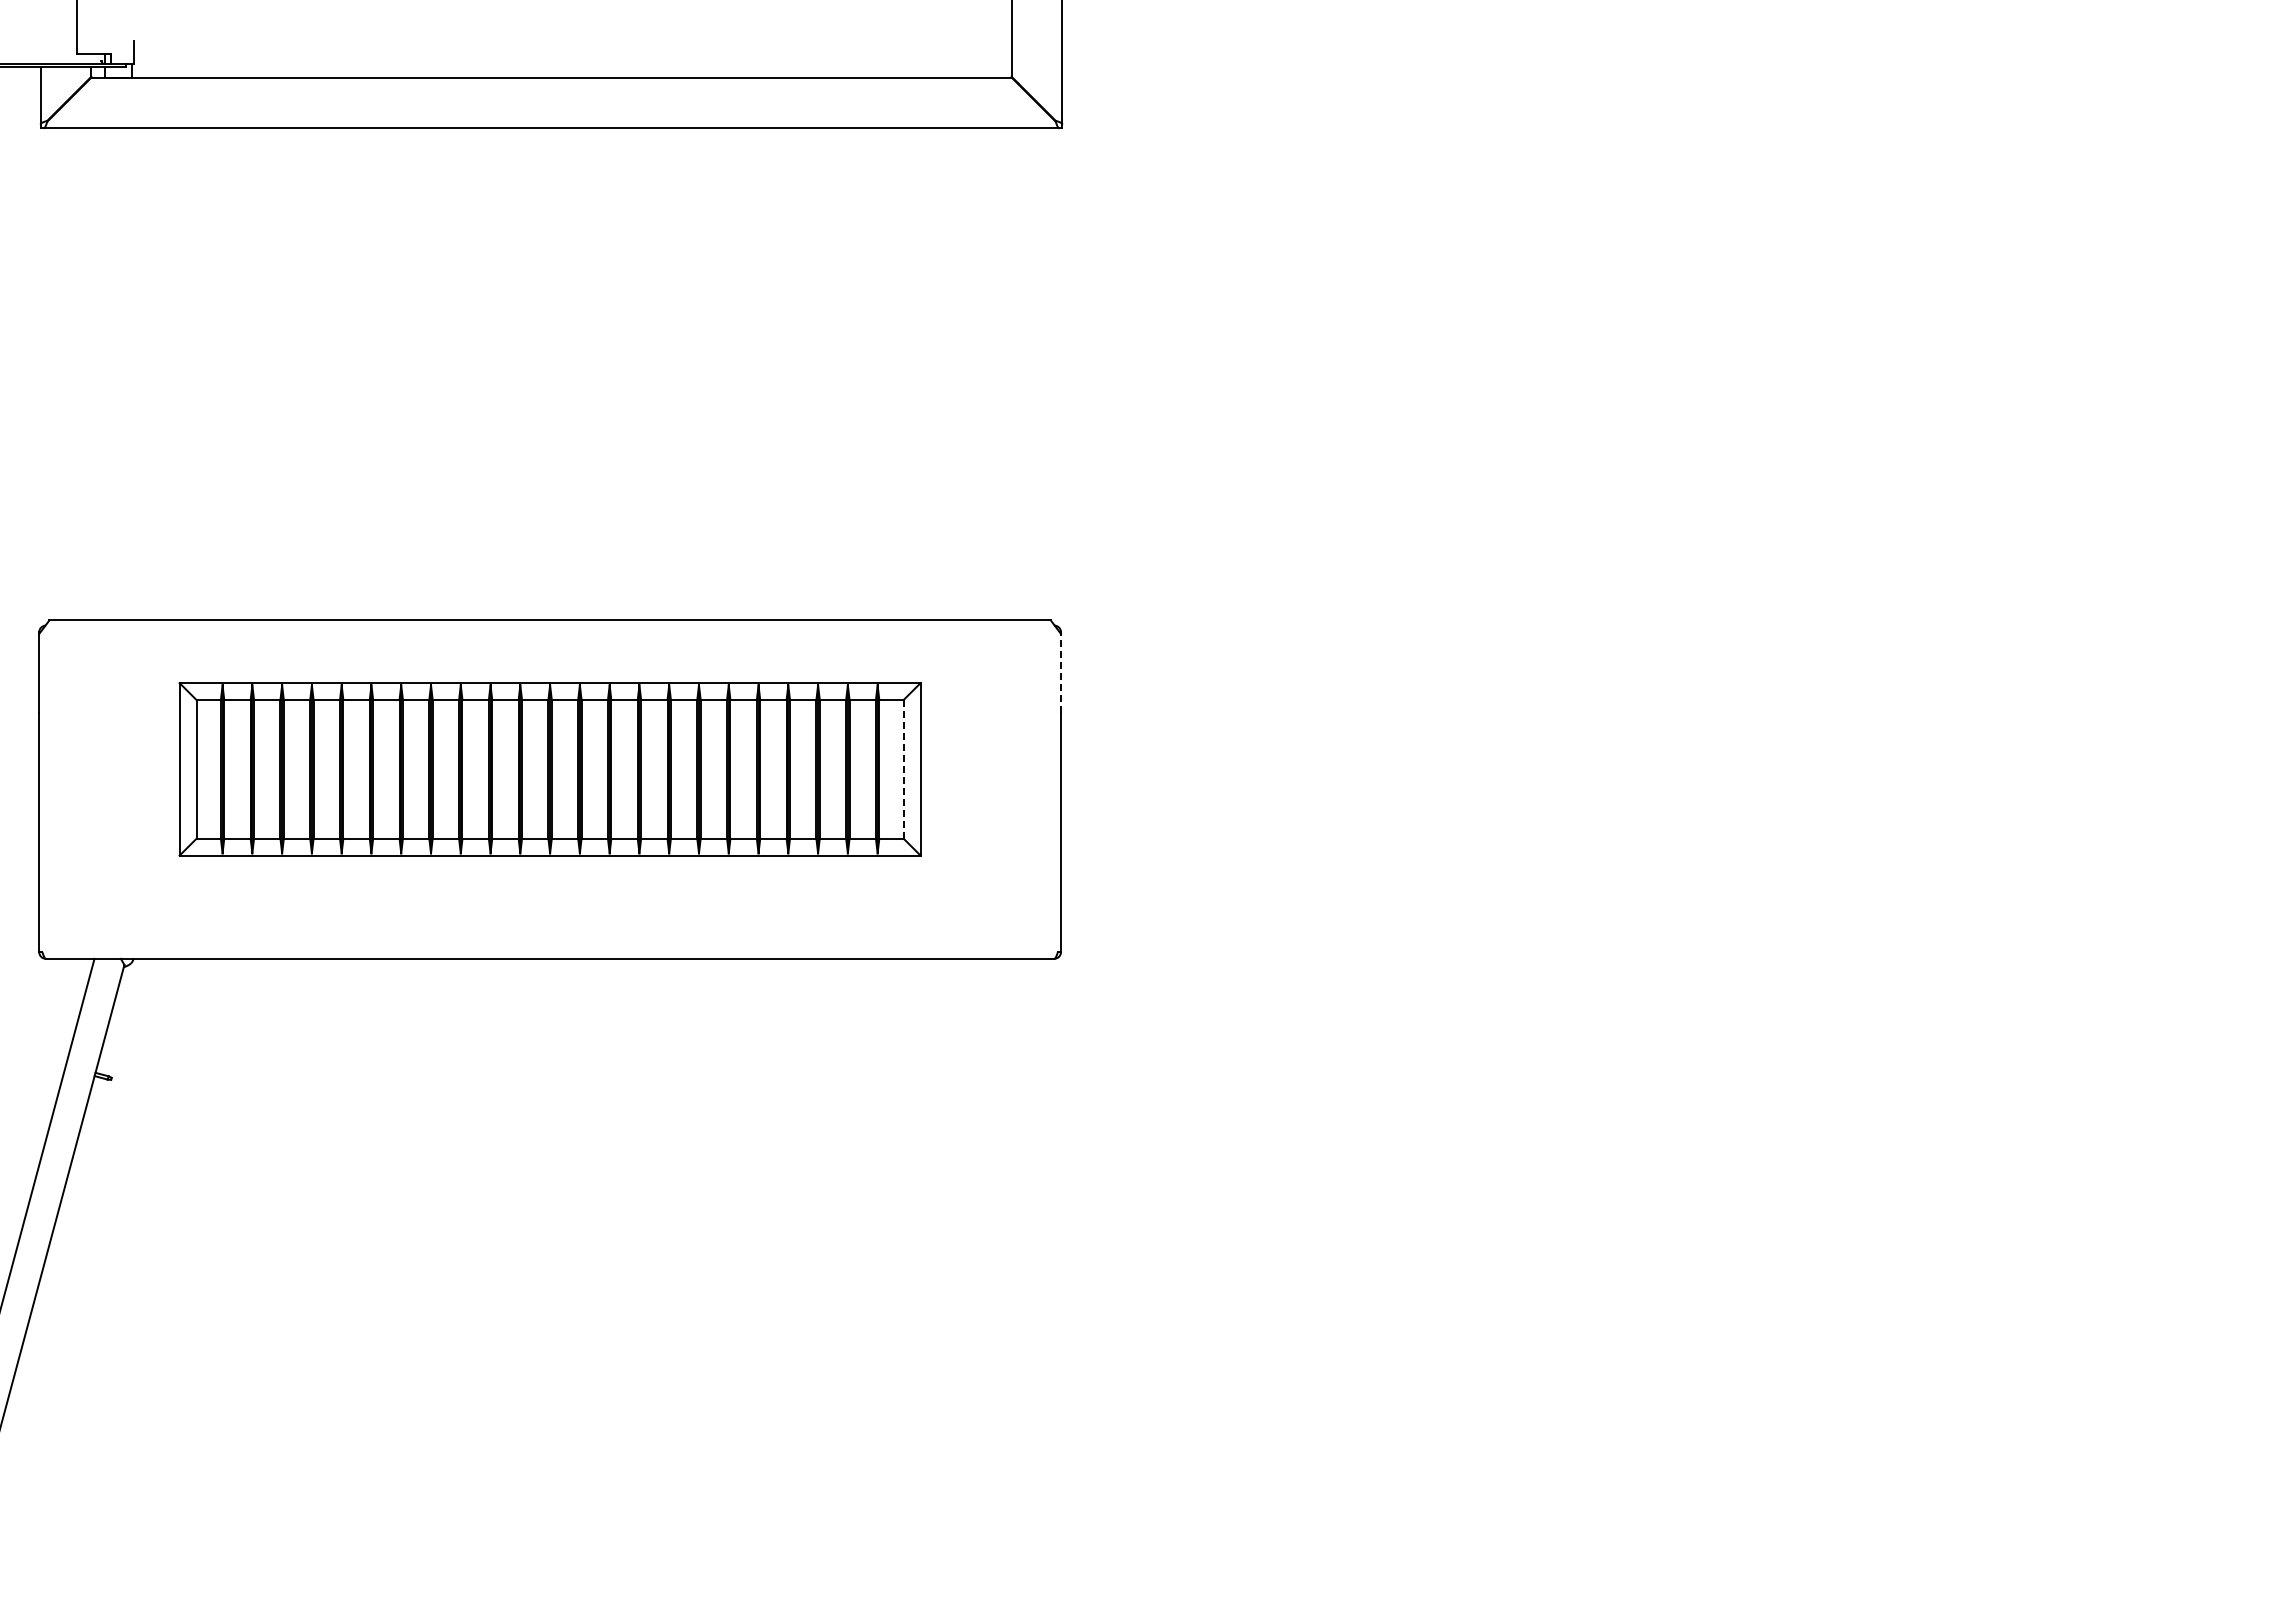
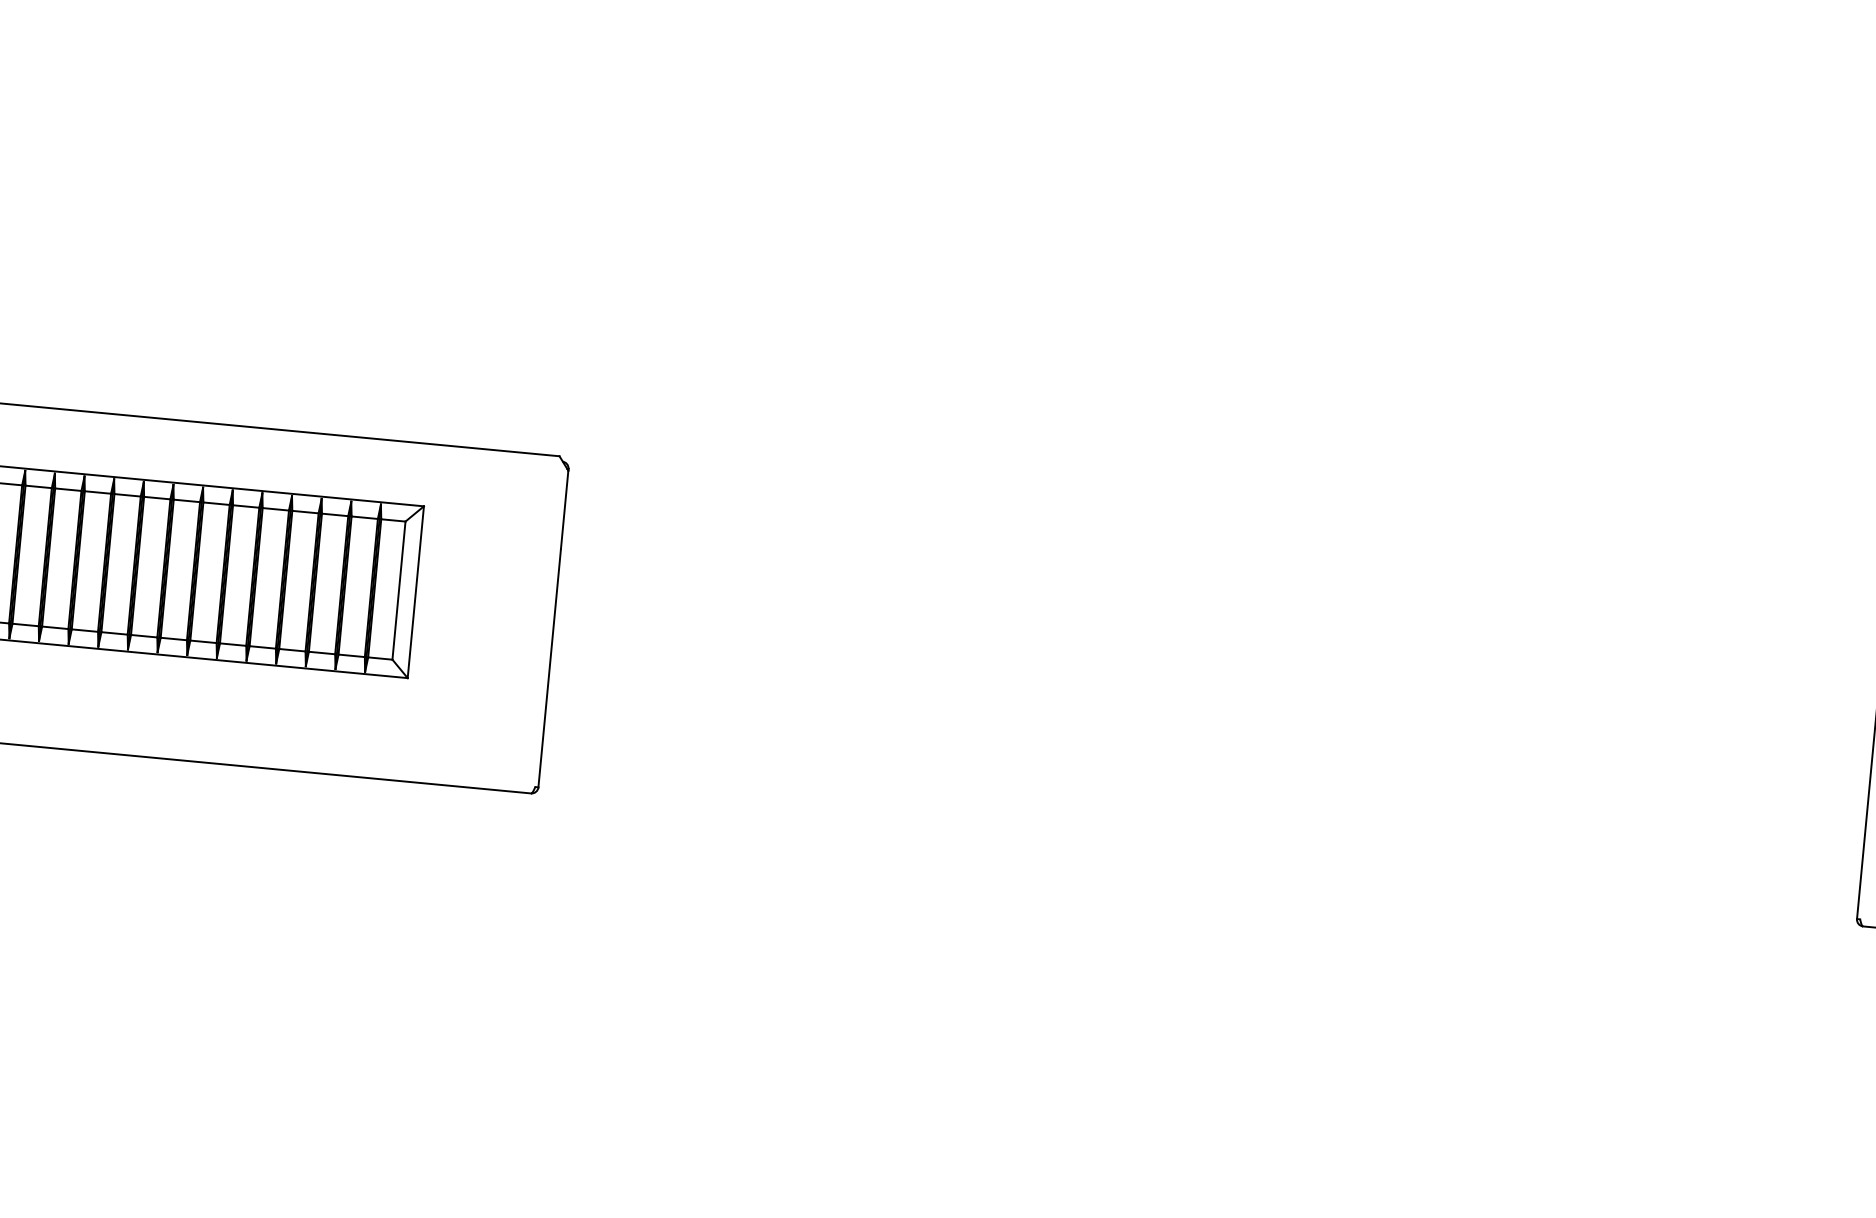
line: (1061, 672) -> (565, 509), dashed -> solid
line: (903, 768) -> (398, 589), dashed -> solid

